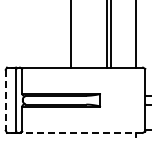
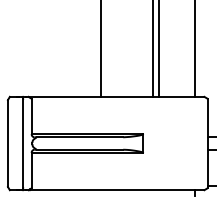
line: (5, 100) -> (7, 143), dashed -> solid
line: (81, 132) -> (116, 189), dashed -> solid

